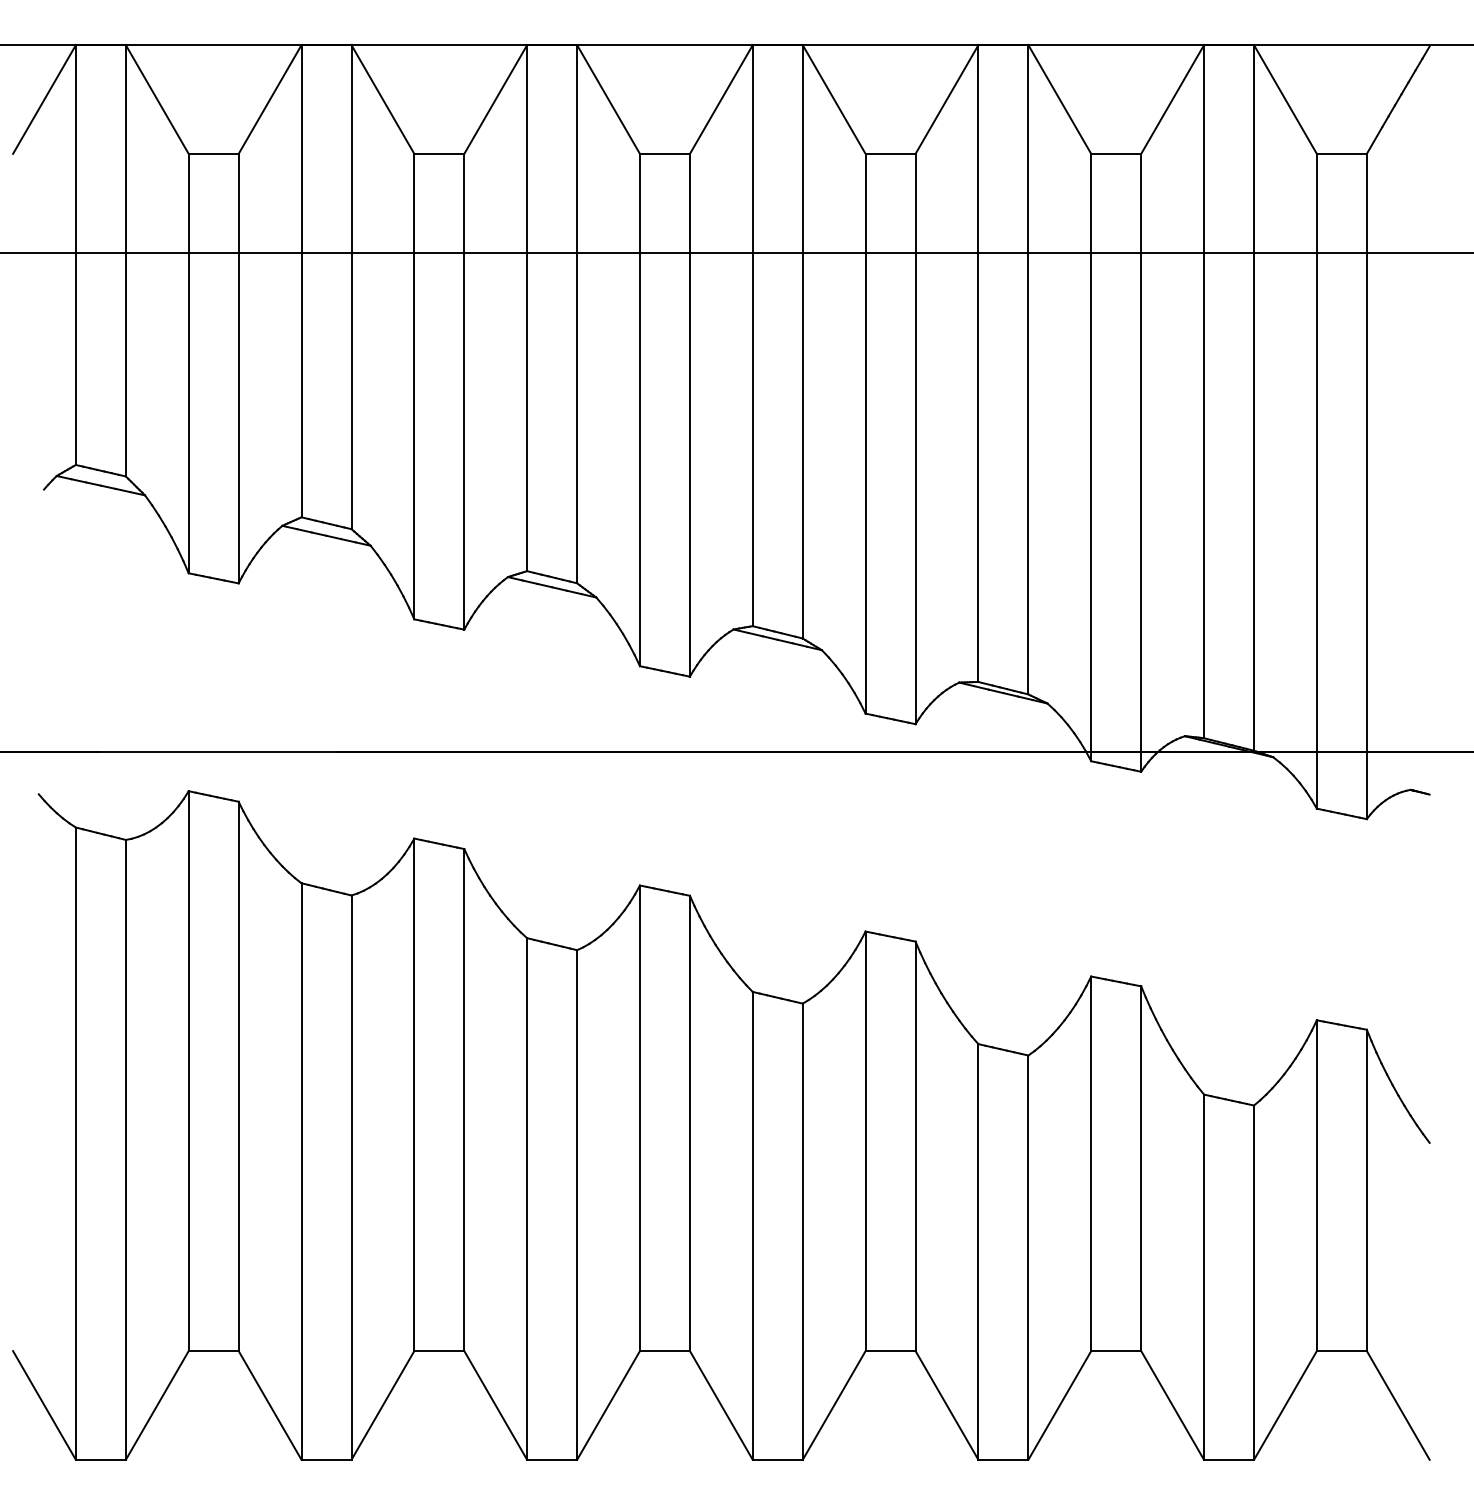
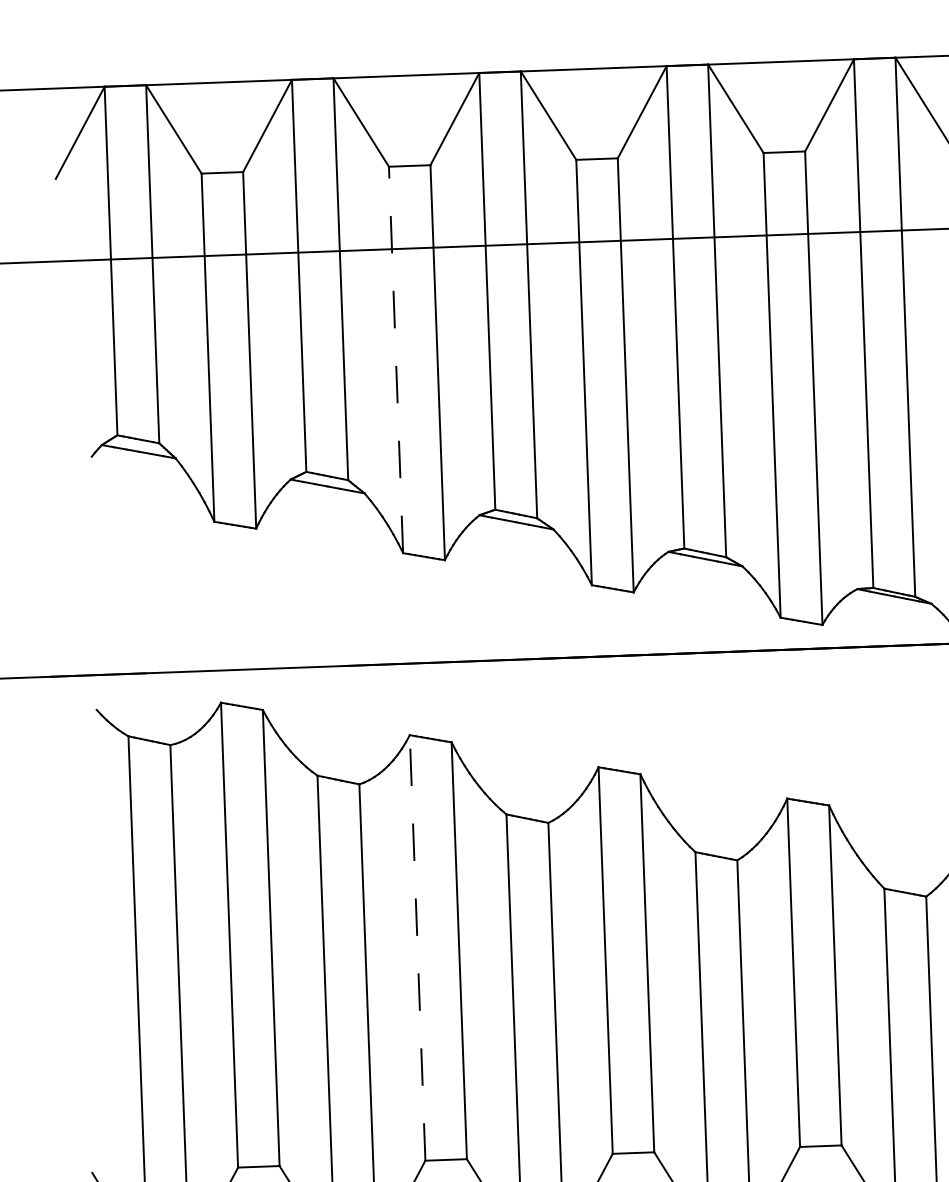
line: (414, 386) -> (396, 359), solid -> dashed
line: (414, 1094) -> (417, 947), solid -> dashed

